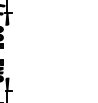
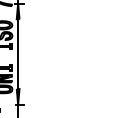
line: (7, 51) -> (18, 53), added

